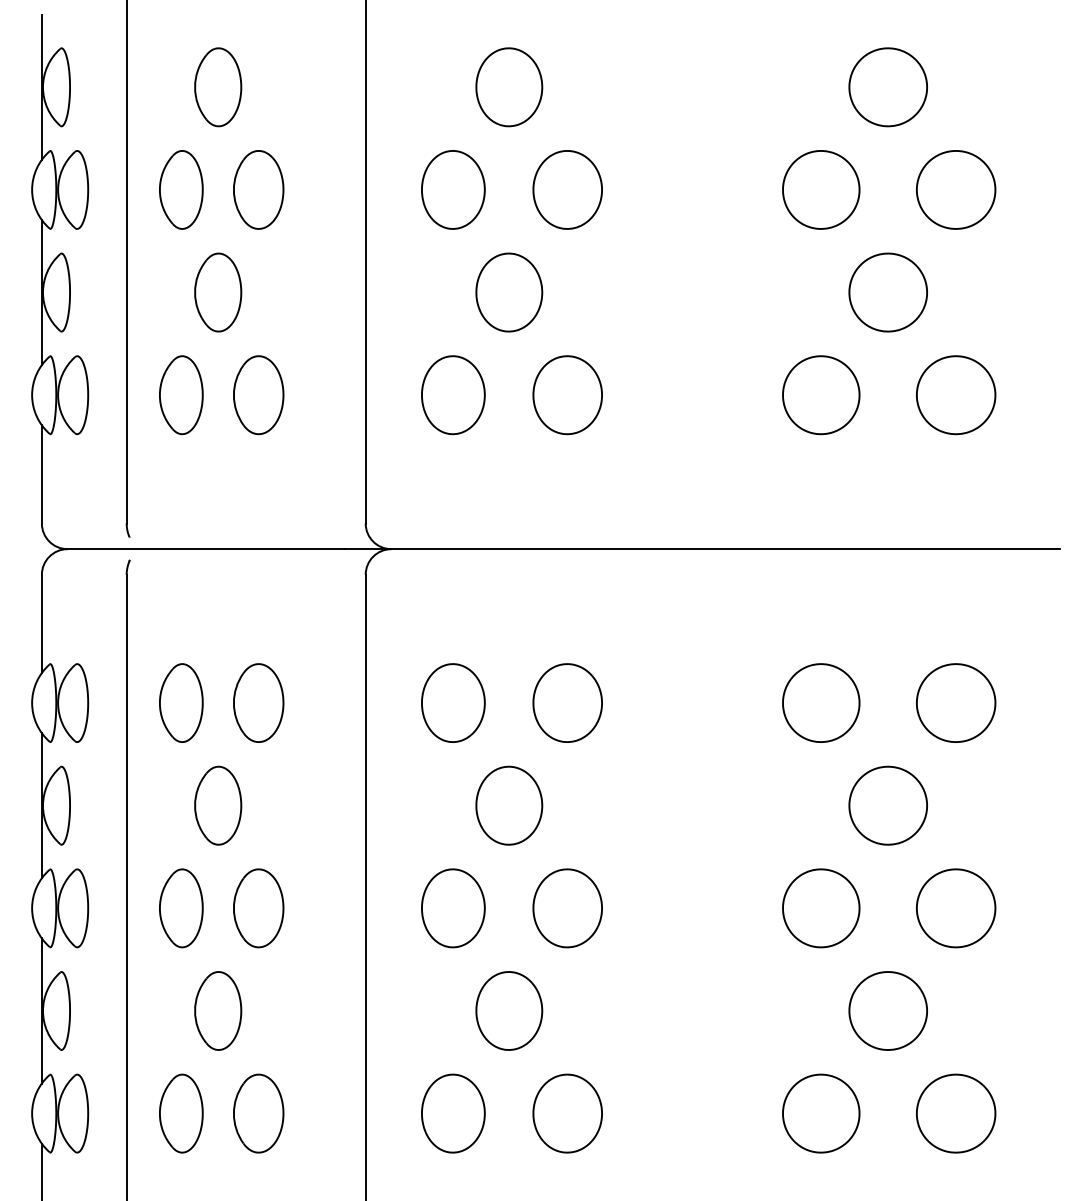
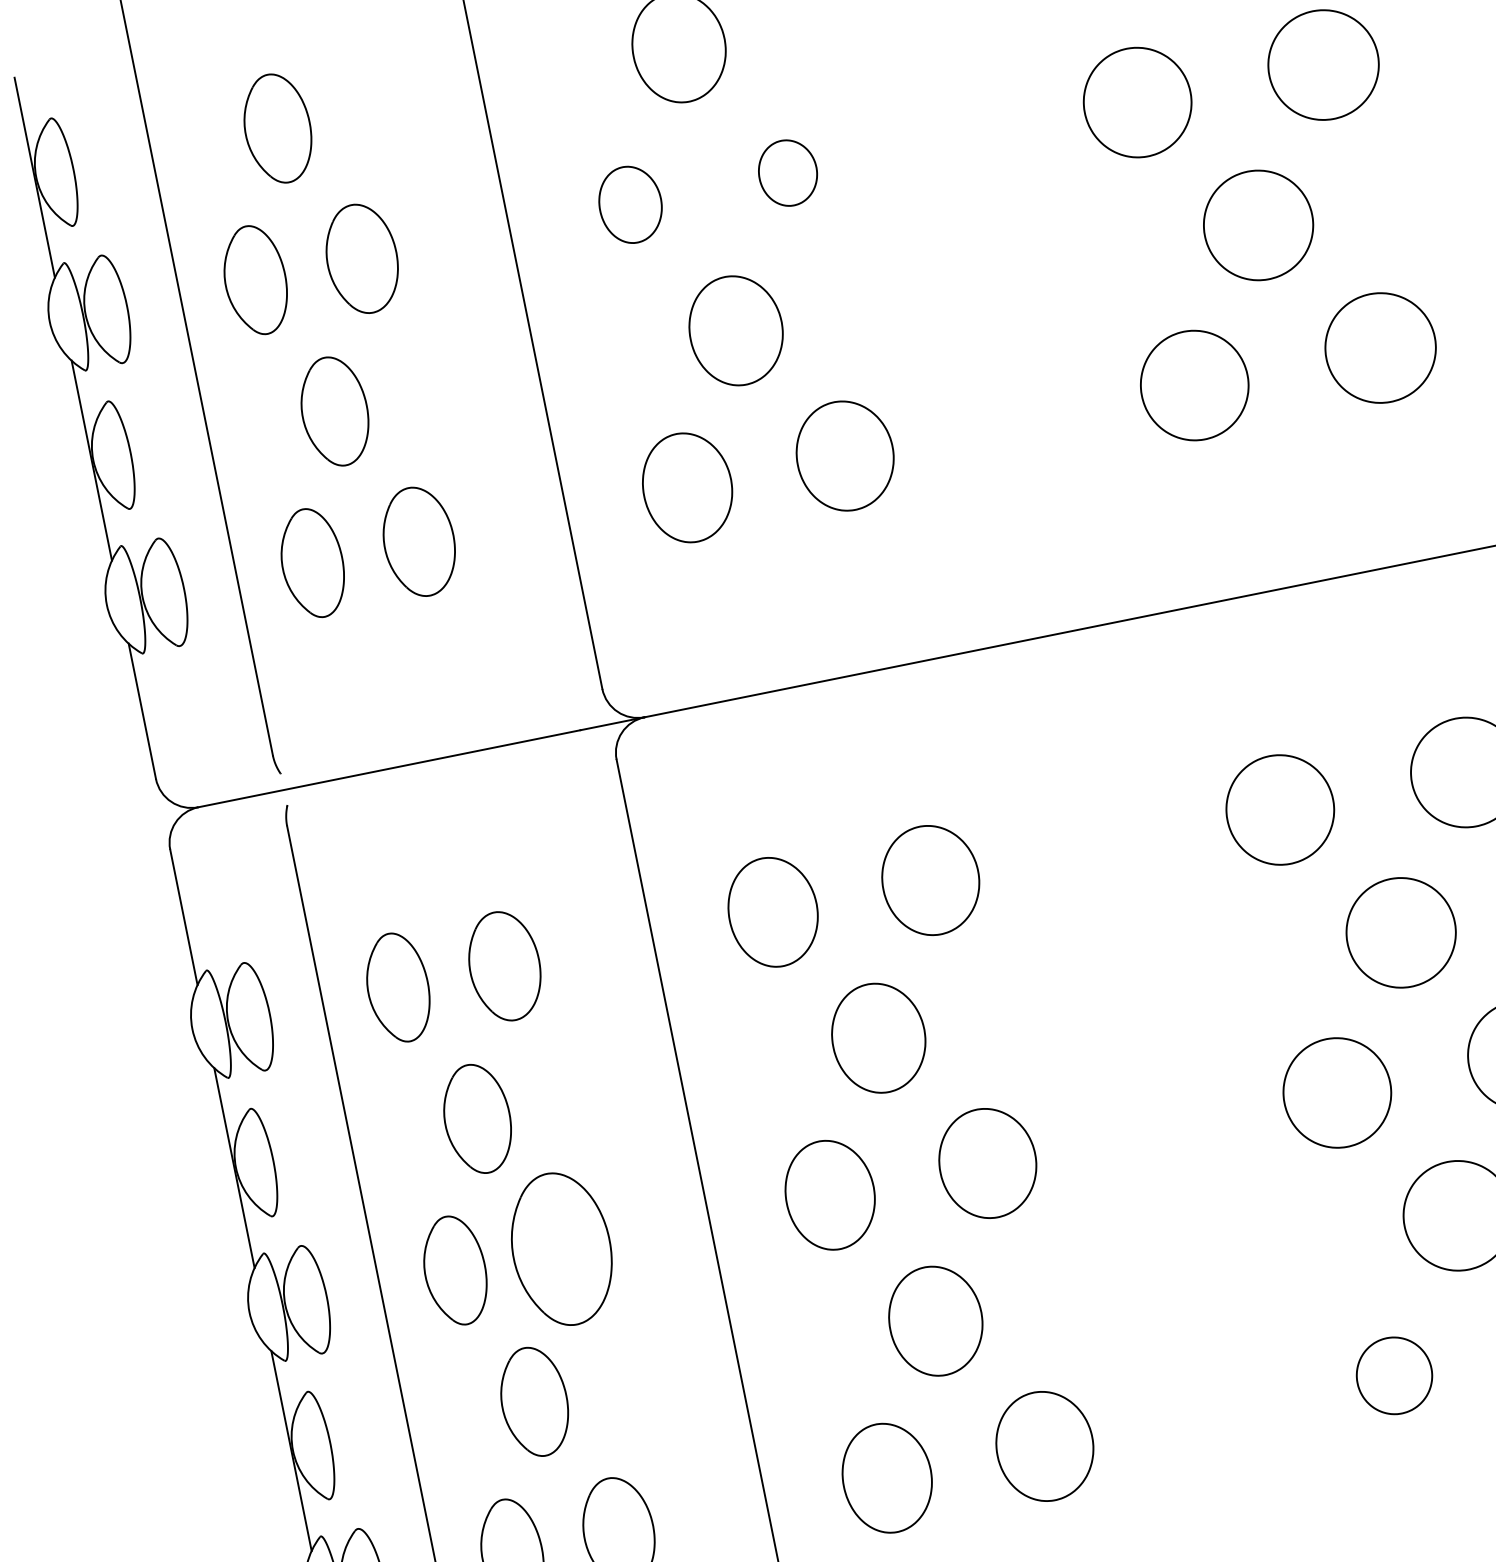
part: (453, 189) -> (630, 204), size x0.7
part: (567, 189) -> (787, 172), size x0.6
part: (258, 908) -> (561, 1249), size x1.4
part: (821, 1113) -> (1394, 1375), size x0.7

